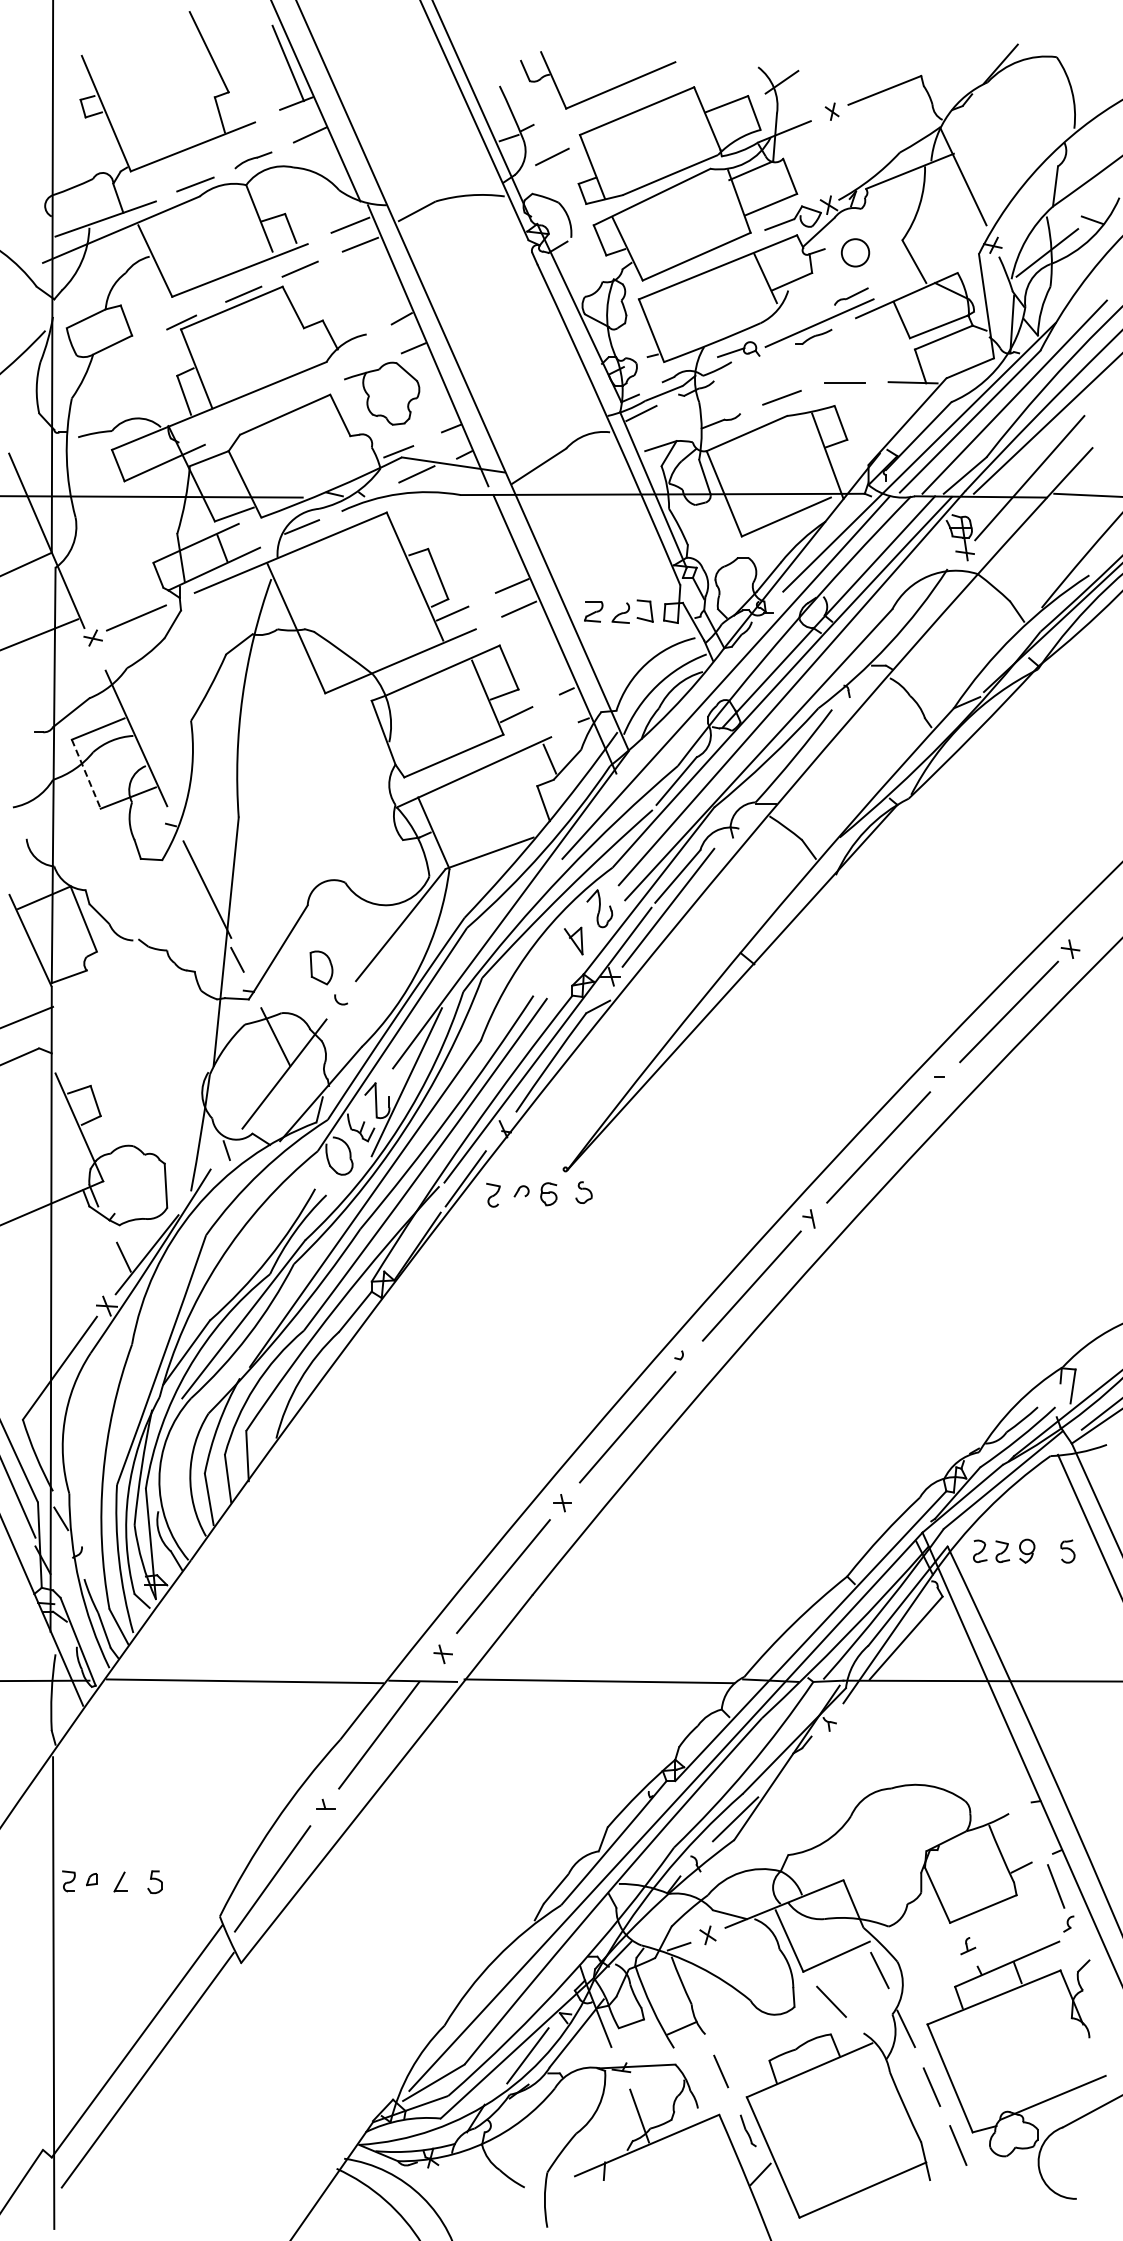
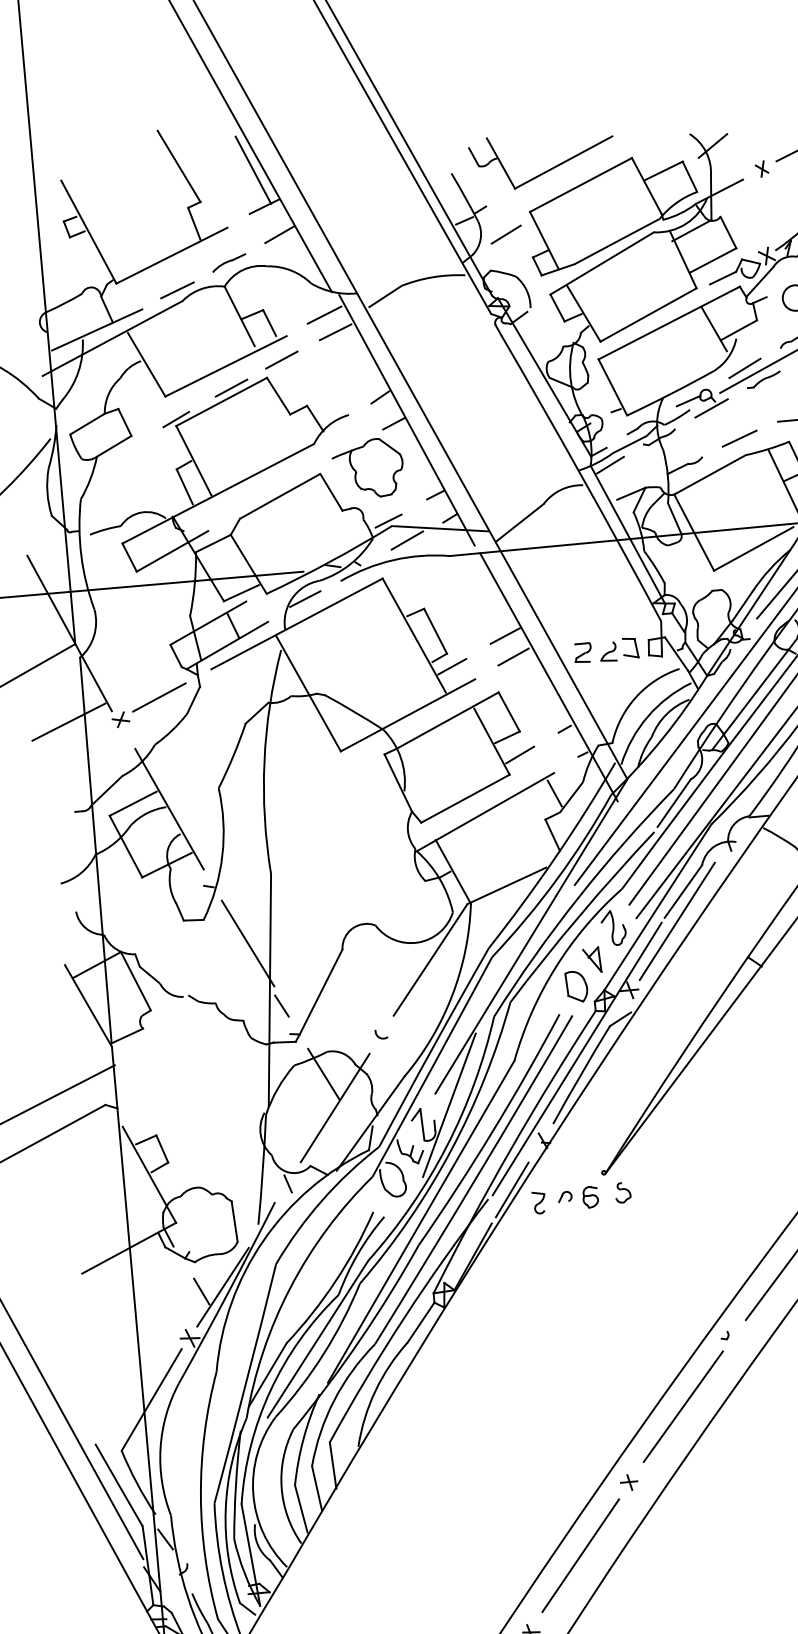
line: (794, 322) -> (744, 367), added
line: (754, 362) -> (711, 408), added
line: (86, 774) -> (126, 846), dashed -> solid
part: (321, 967) -> (576, 986), moved

